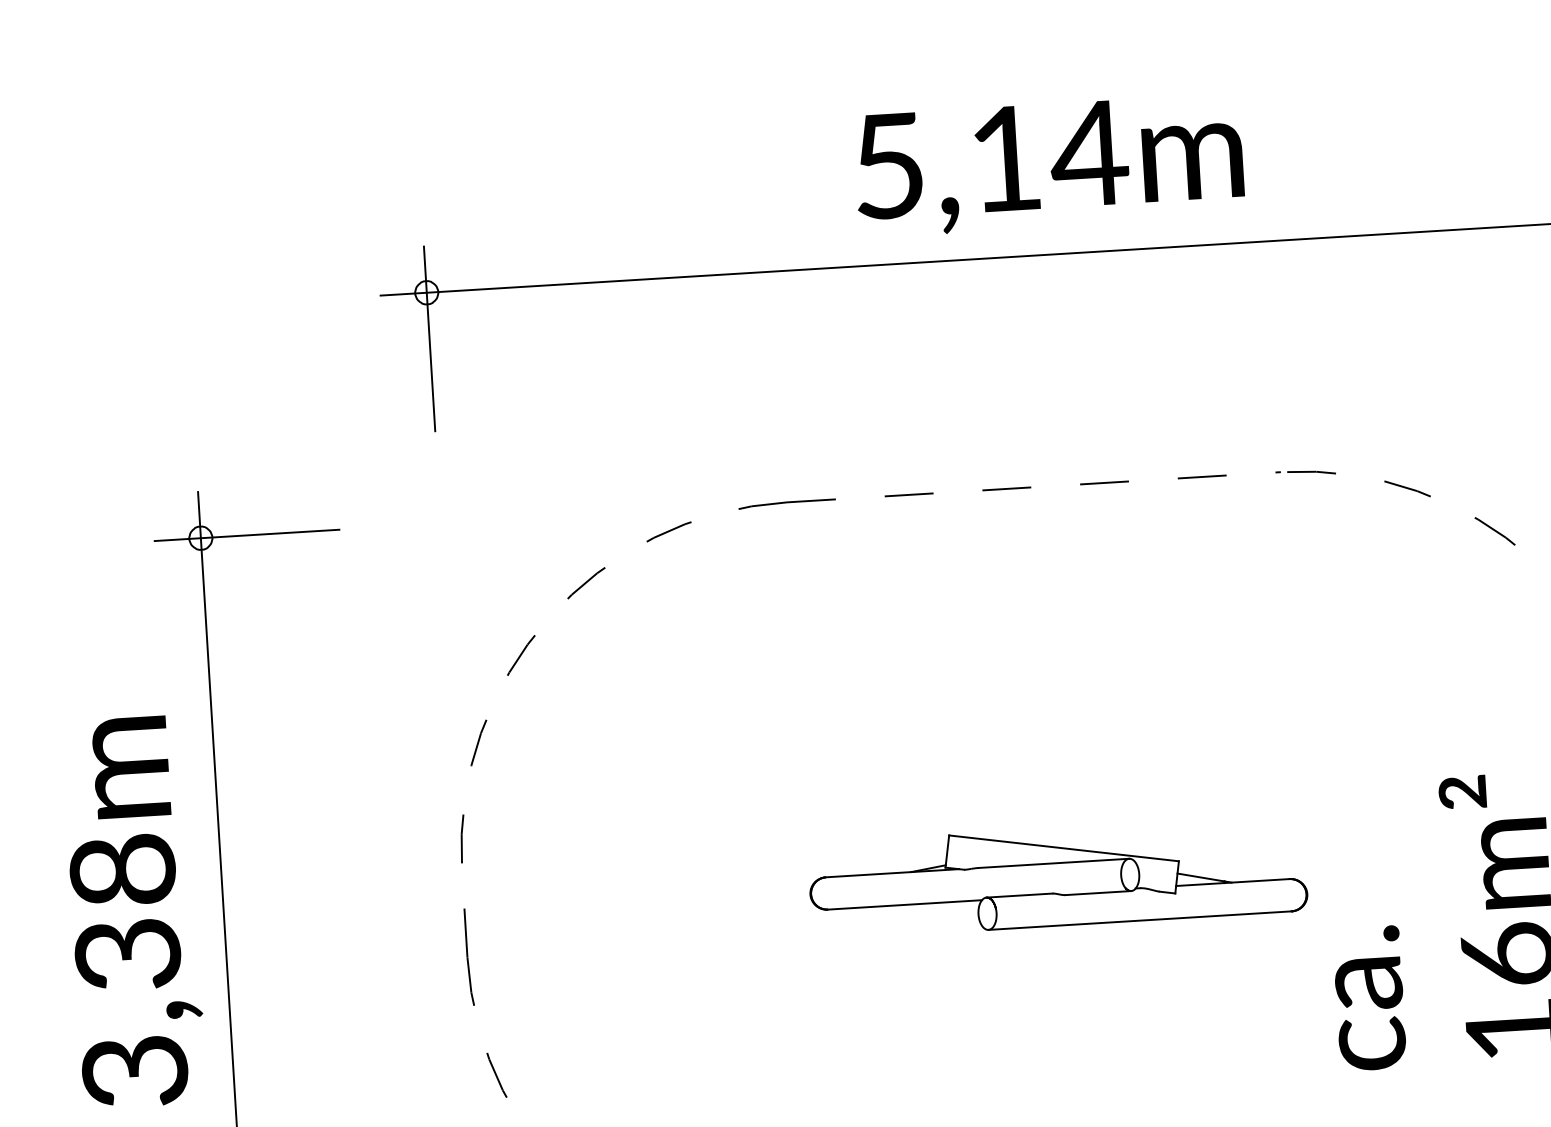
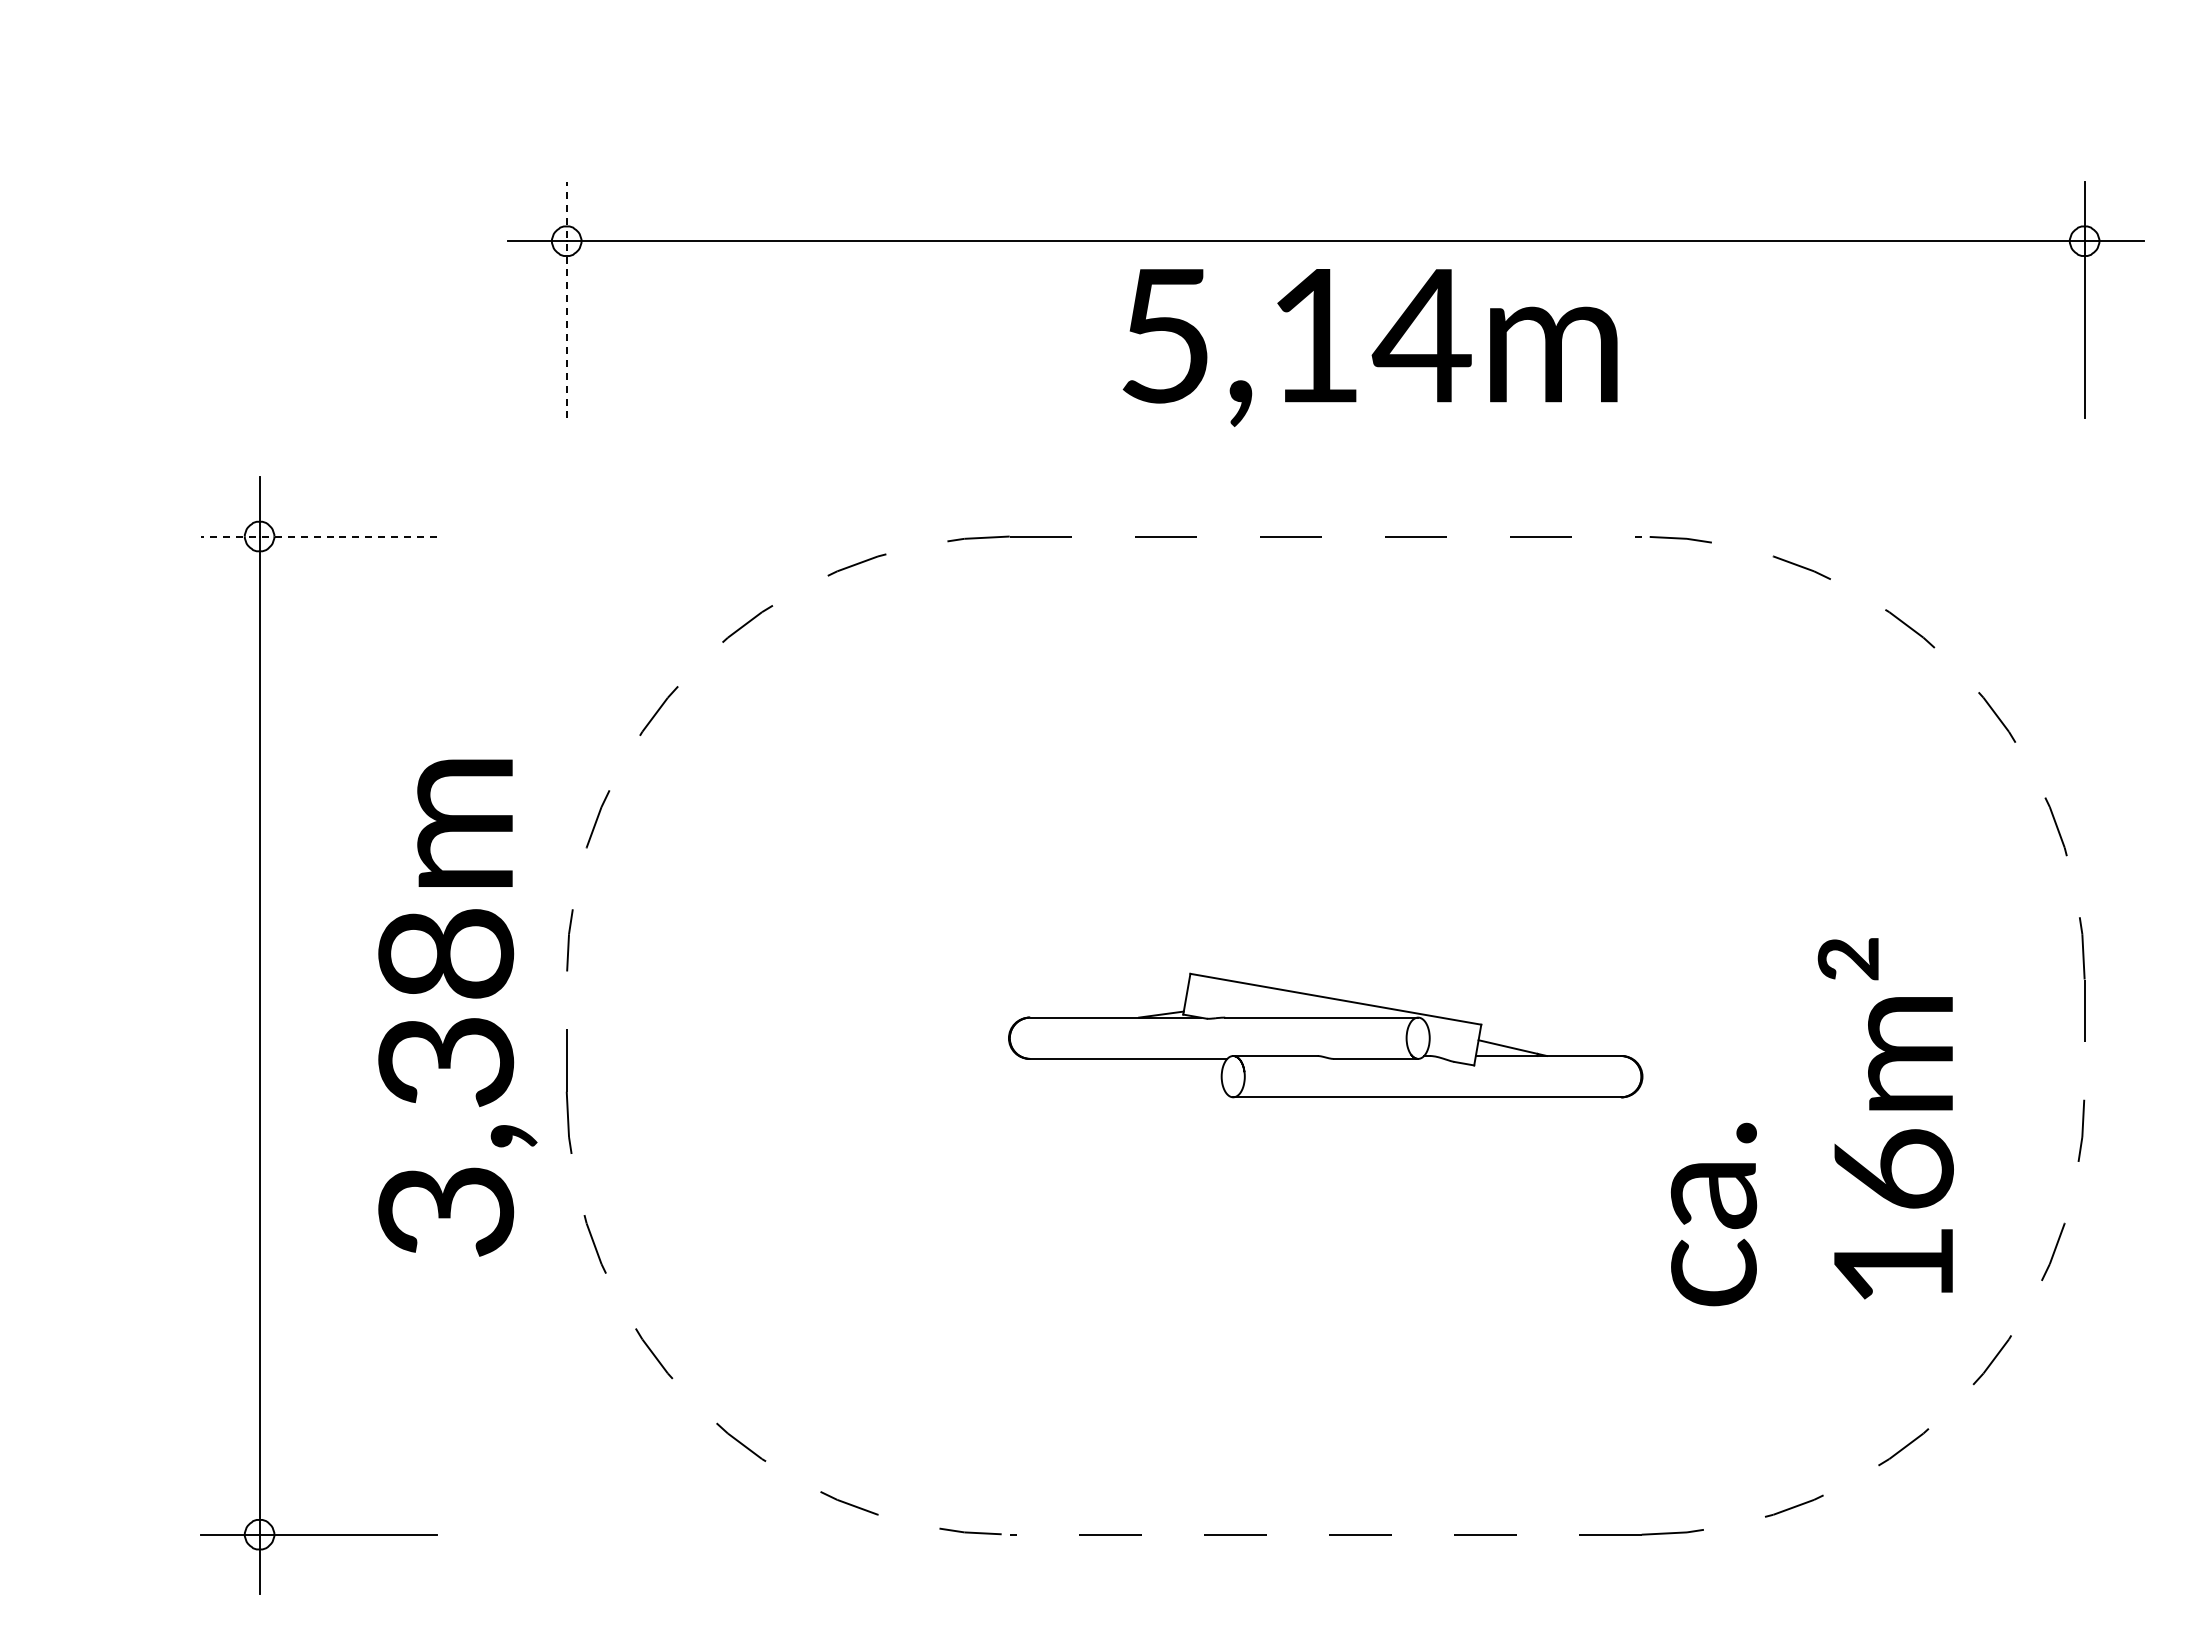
text: (1048, 165) -> (1369, 347), moved
line: (429, 338) -> (566, 299), solid -> dashed
line: (246, 535) -> (318, 536), solid -> dashed
text: (134, 911) -> (457, 1007), moved

